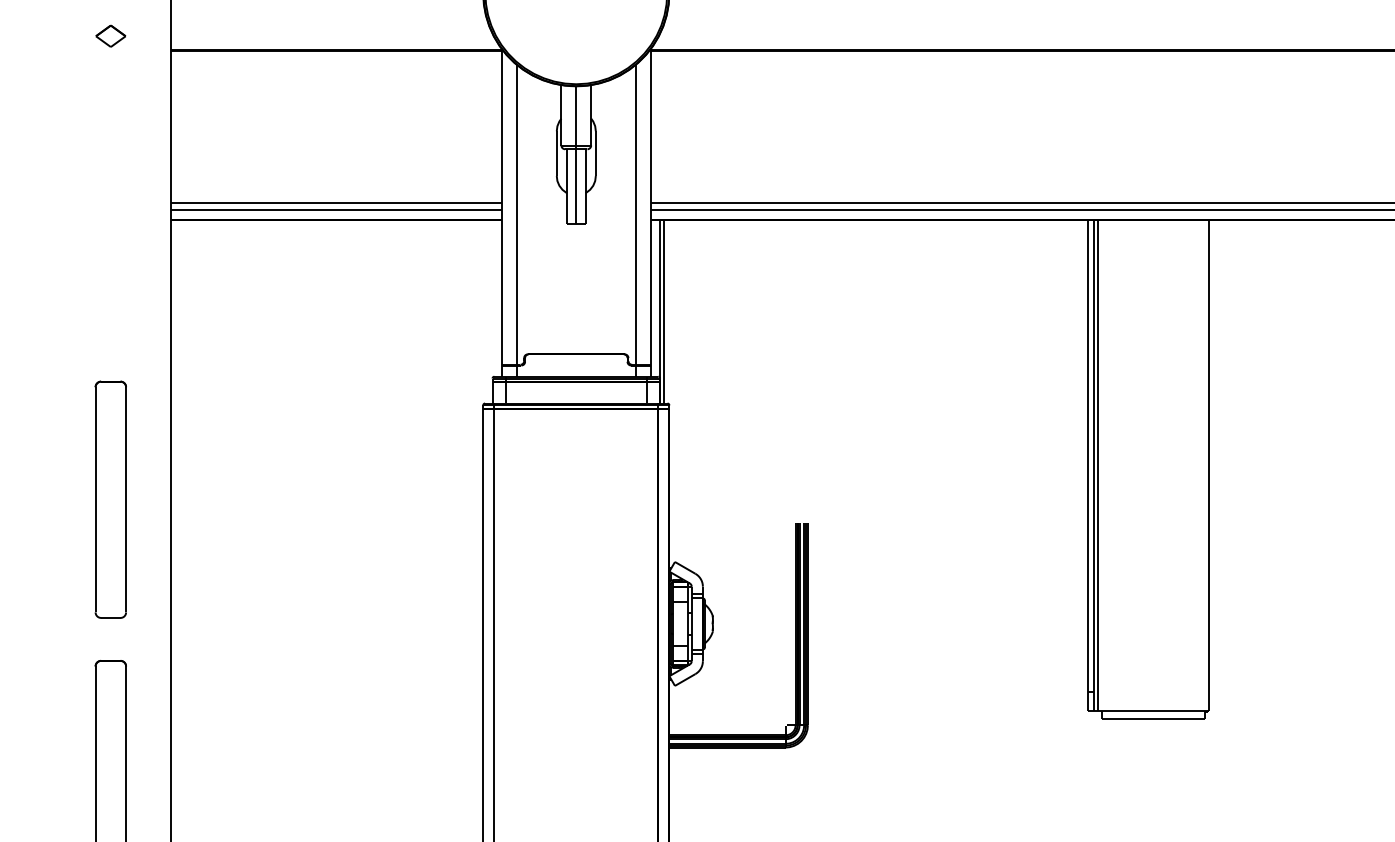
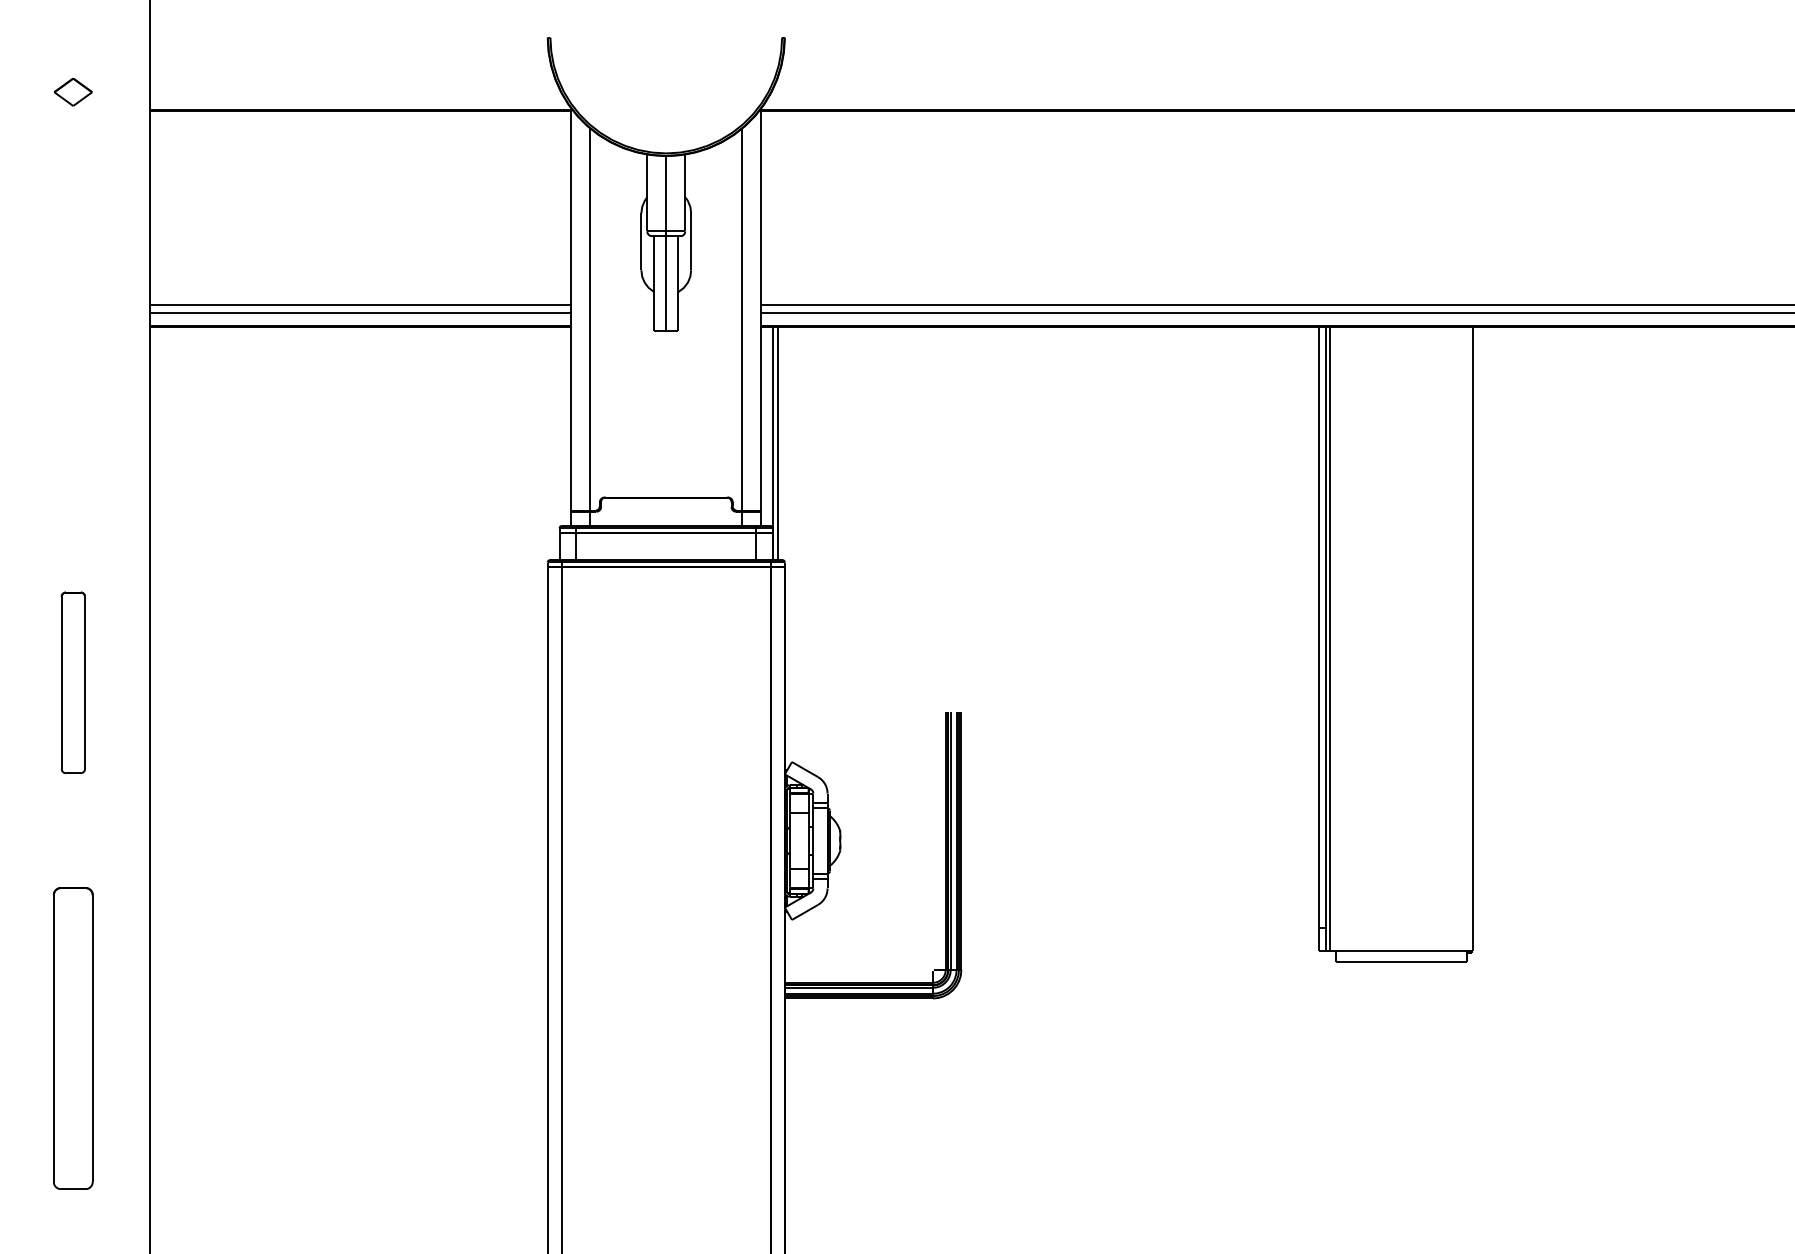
part: (111, 499) -> (73, 682), size x0.6

